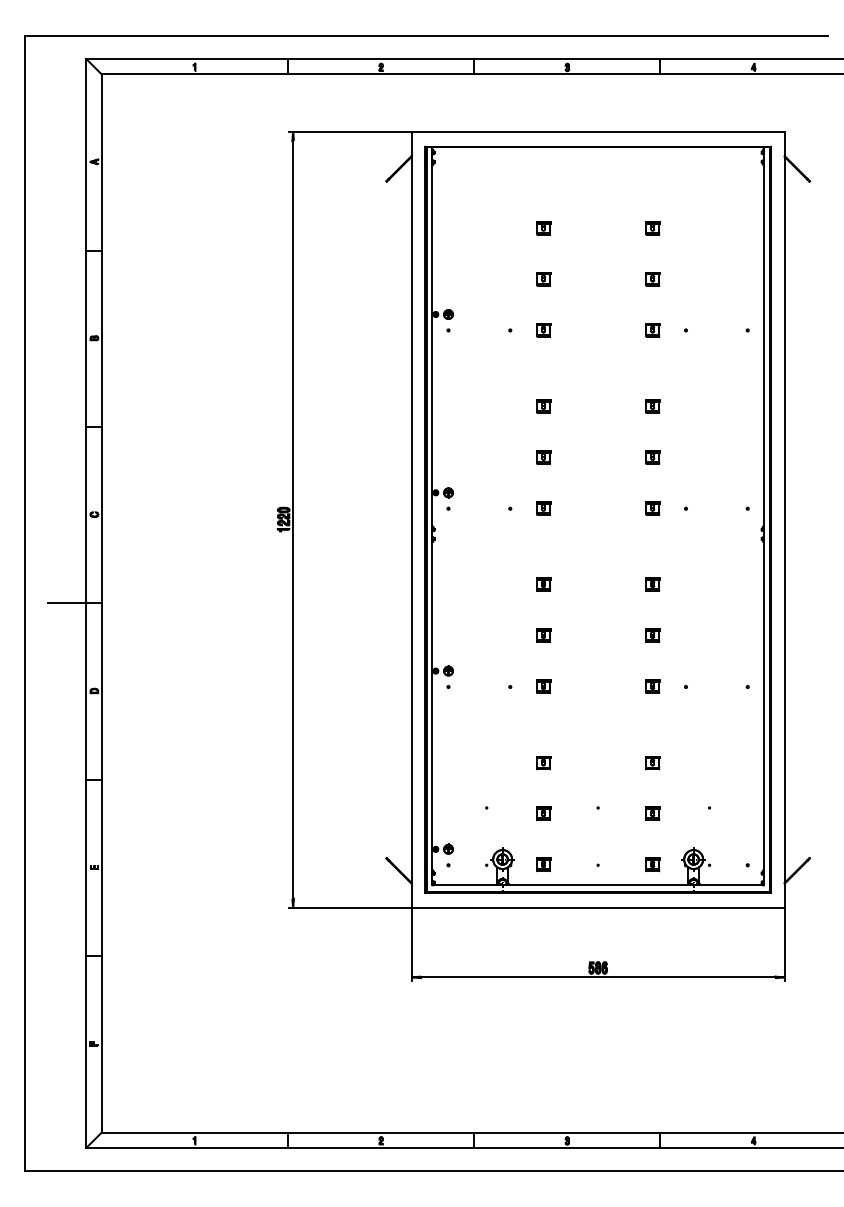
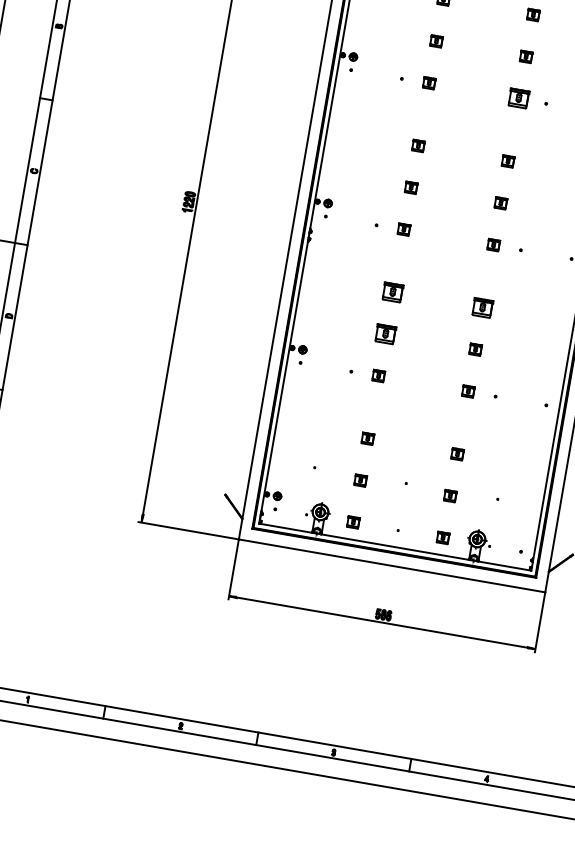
part: (652, 330) -> (518, 99), size x1.6
part: (543, 584) -> (393, 292), size x1.6
part: (652, 584) -> (482, 307), size x1.6
part: (543, 635) -> (385, 334), size x1.6

